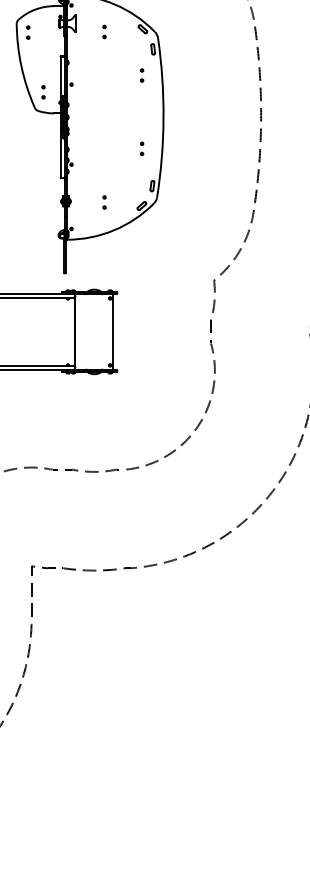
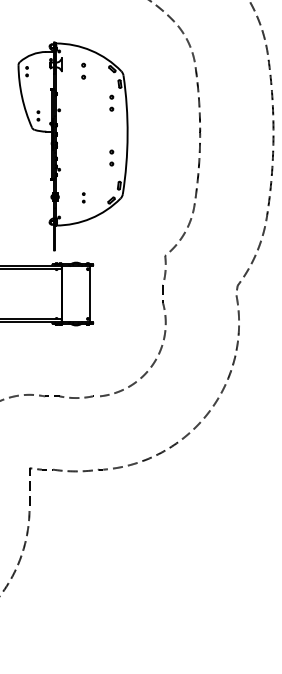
part: (104, 31) -> (83, 70), size x1.6
part: (141, 75) -> (111, 103), size x1.6
part: (141, 148) -> (111, 157), size x1.6

